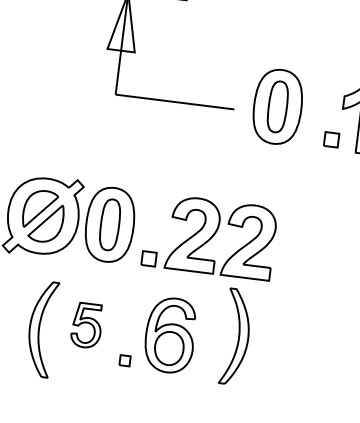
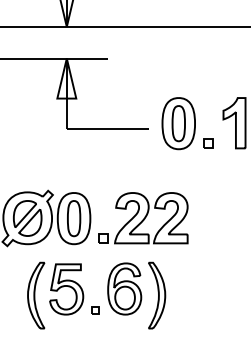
part: (331, 139) -> (208, 143), moved
part: (86, 325) -> (66, 289), size x1.67
part: (237, 337) -> (157, 295), moved

